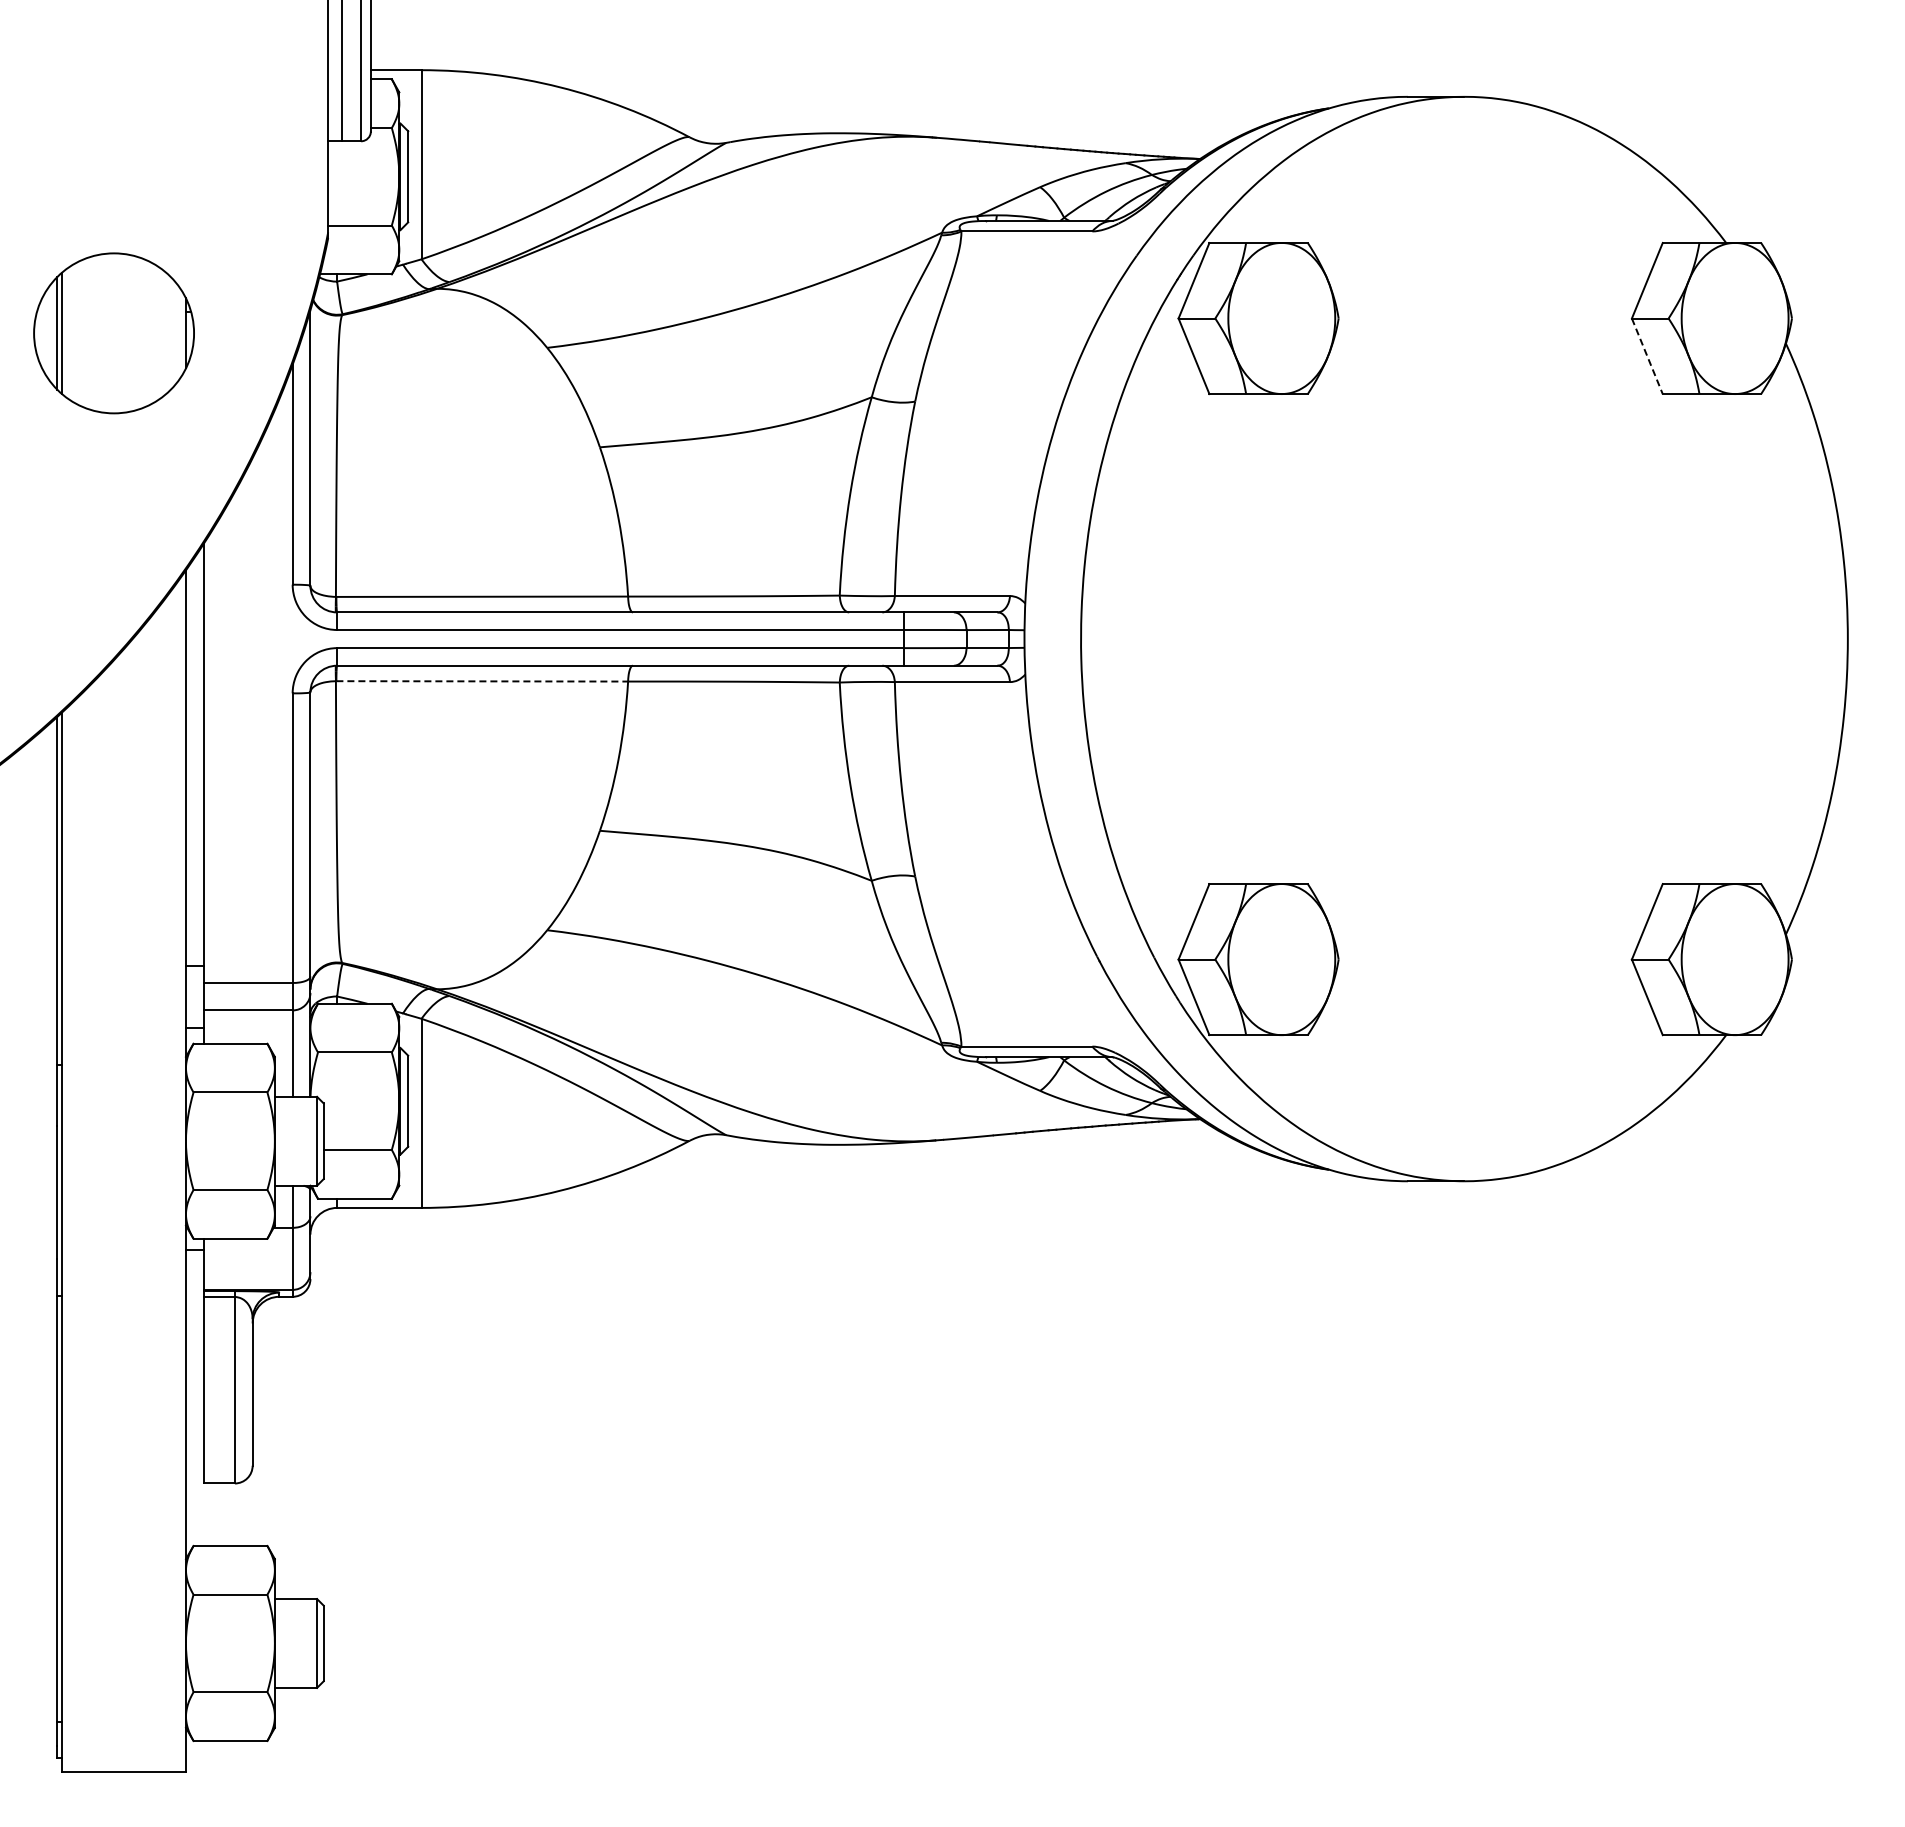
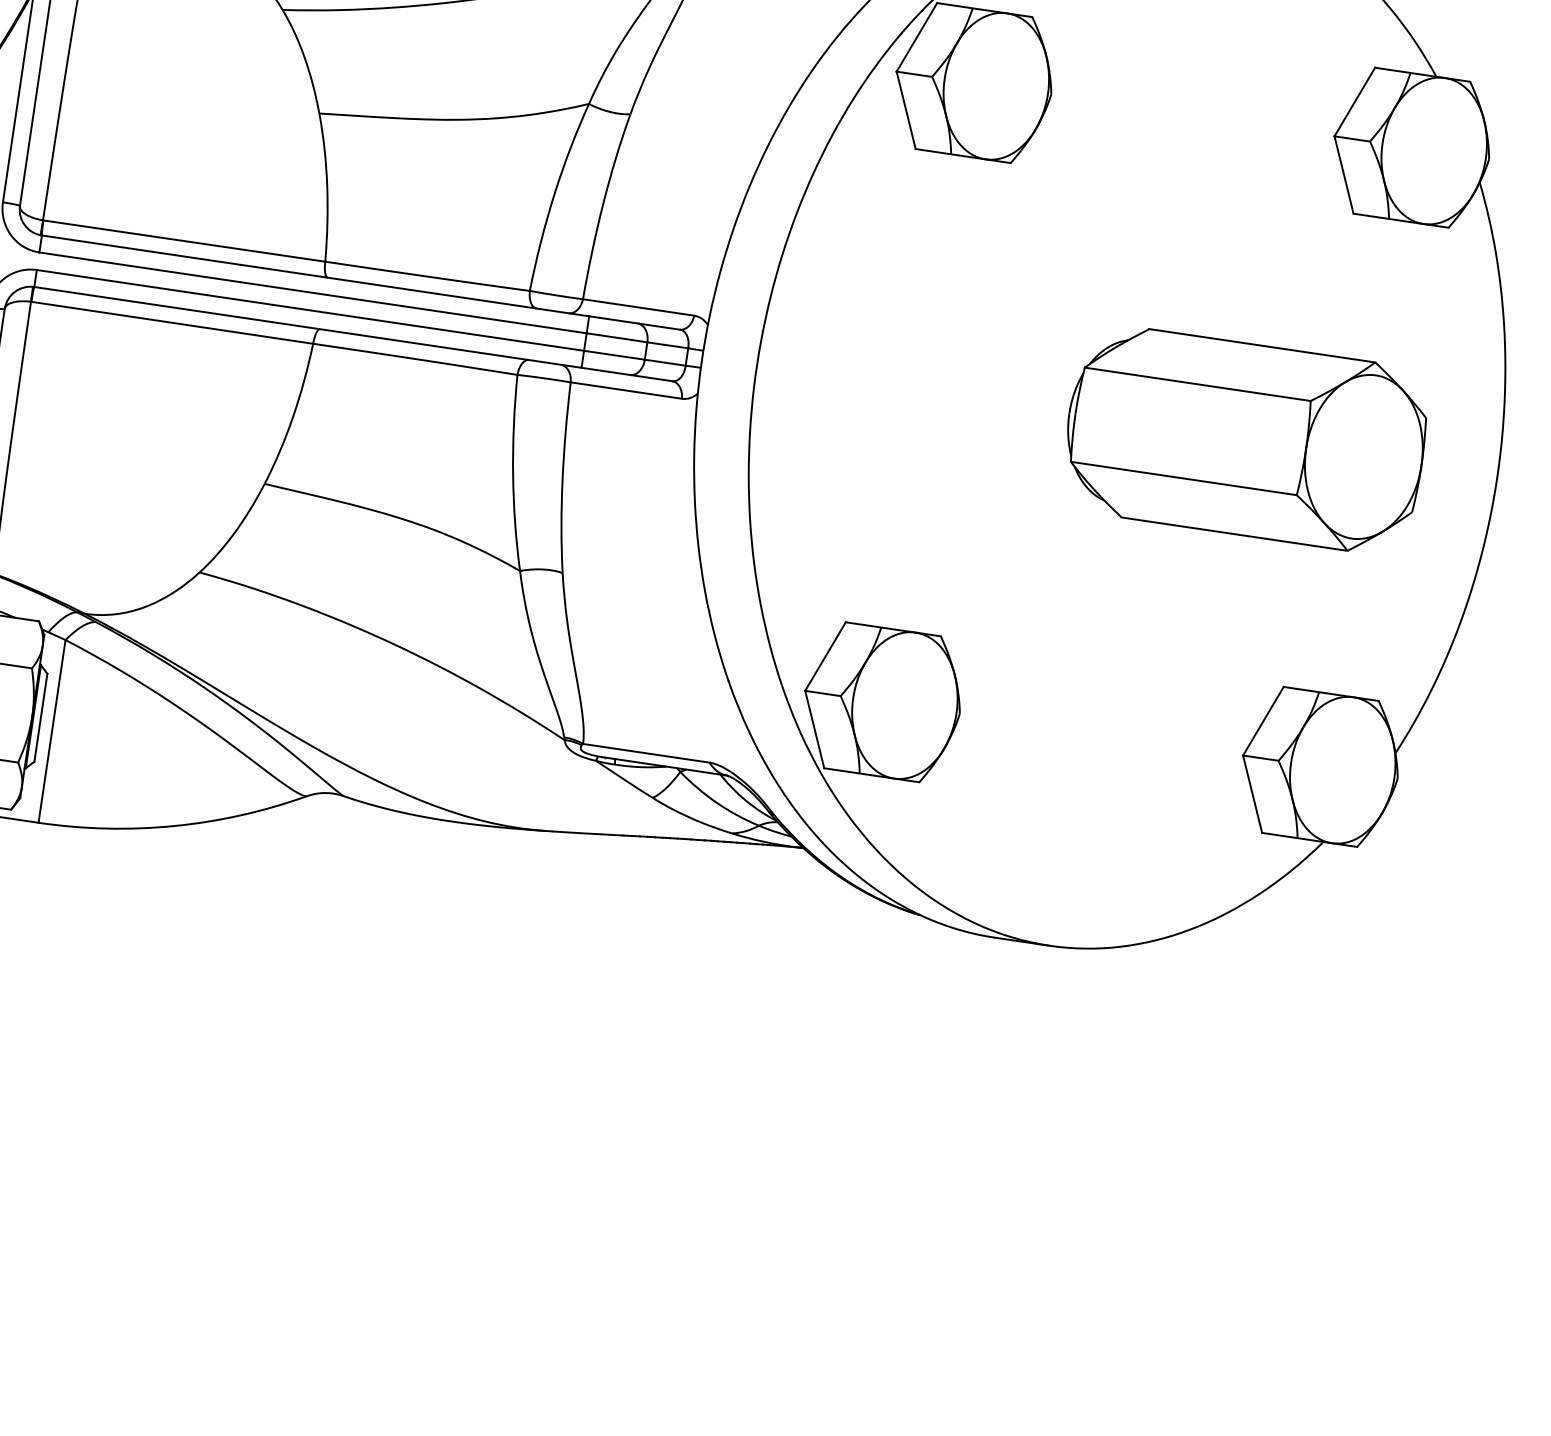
line: (1647, 356) -> (1344, 175), dashed -> solid
part: (1586, 639) -> (1244, 439), added
line: (482, 681) -> (172, 322), dashed -> solid

